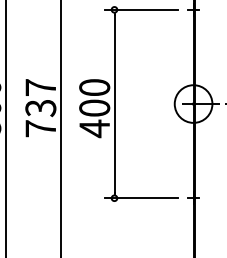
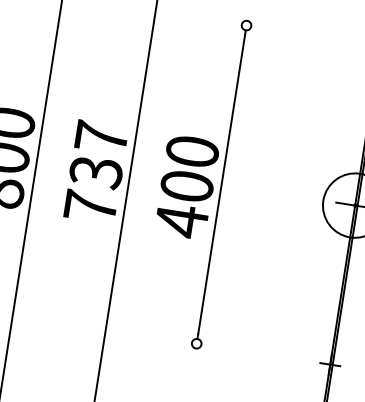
line: (141, 9) -> (292, 32), removed
line: (141, 198) -> (242, 351), removed

